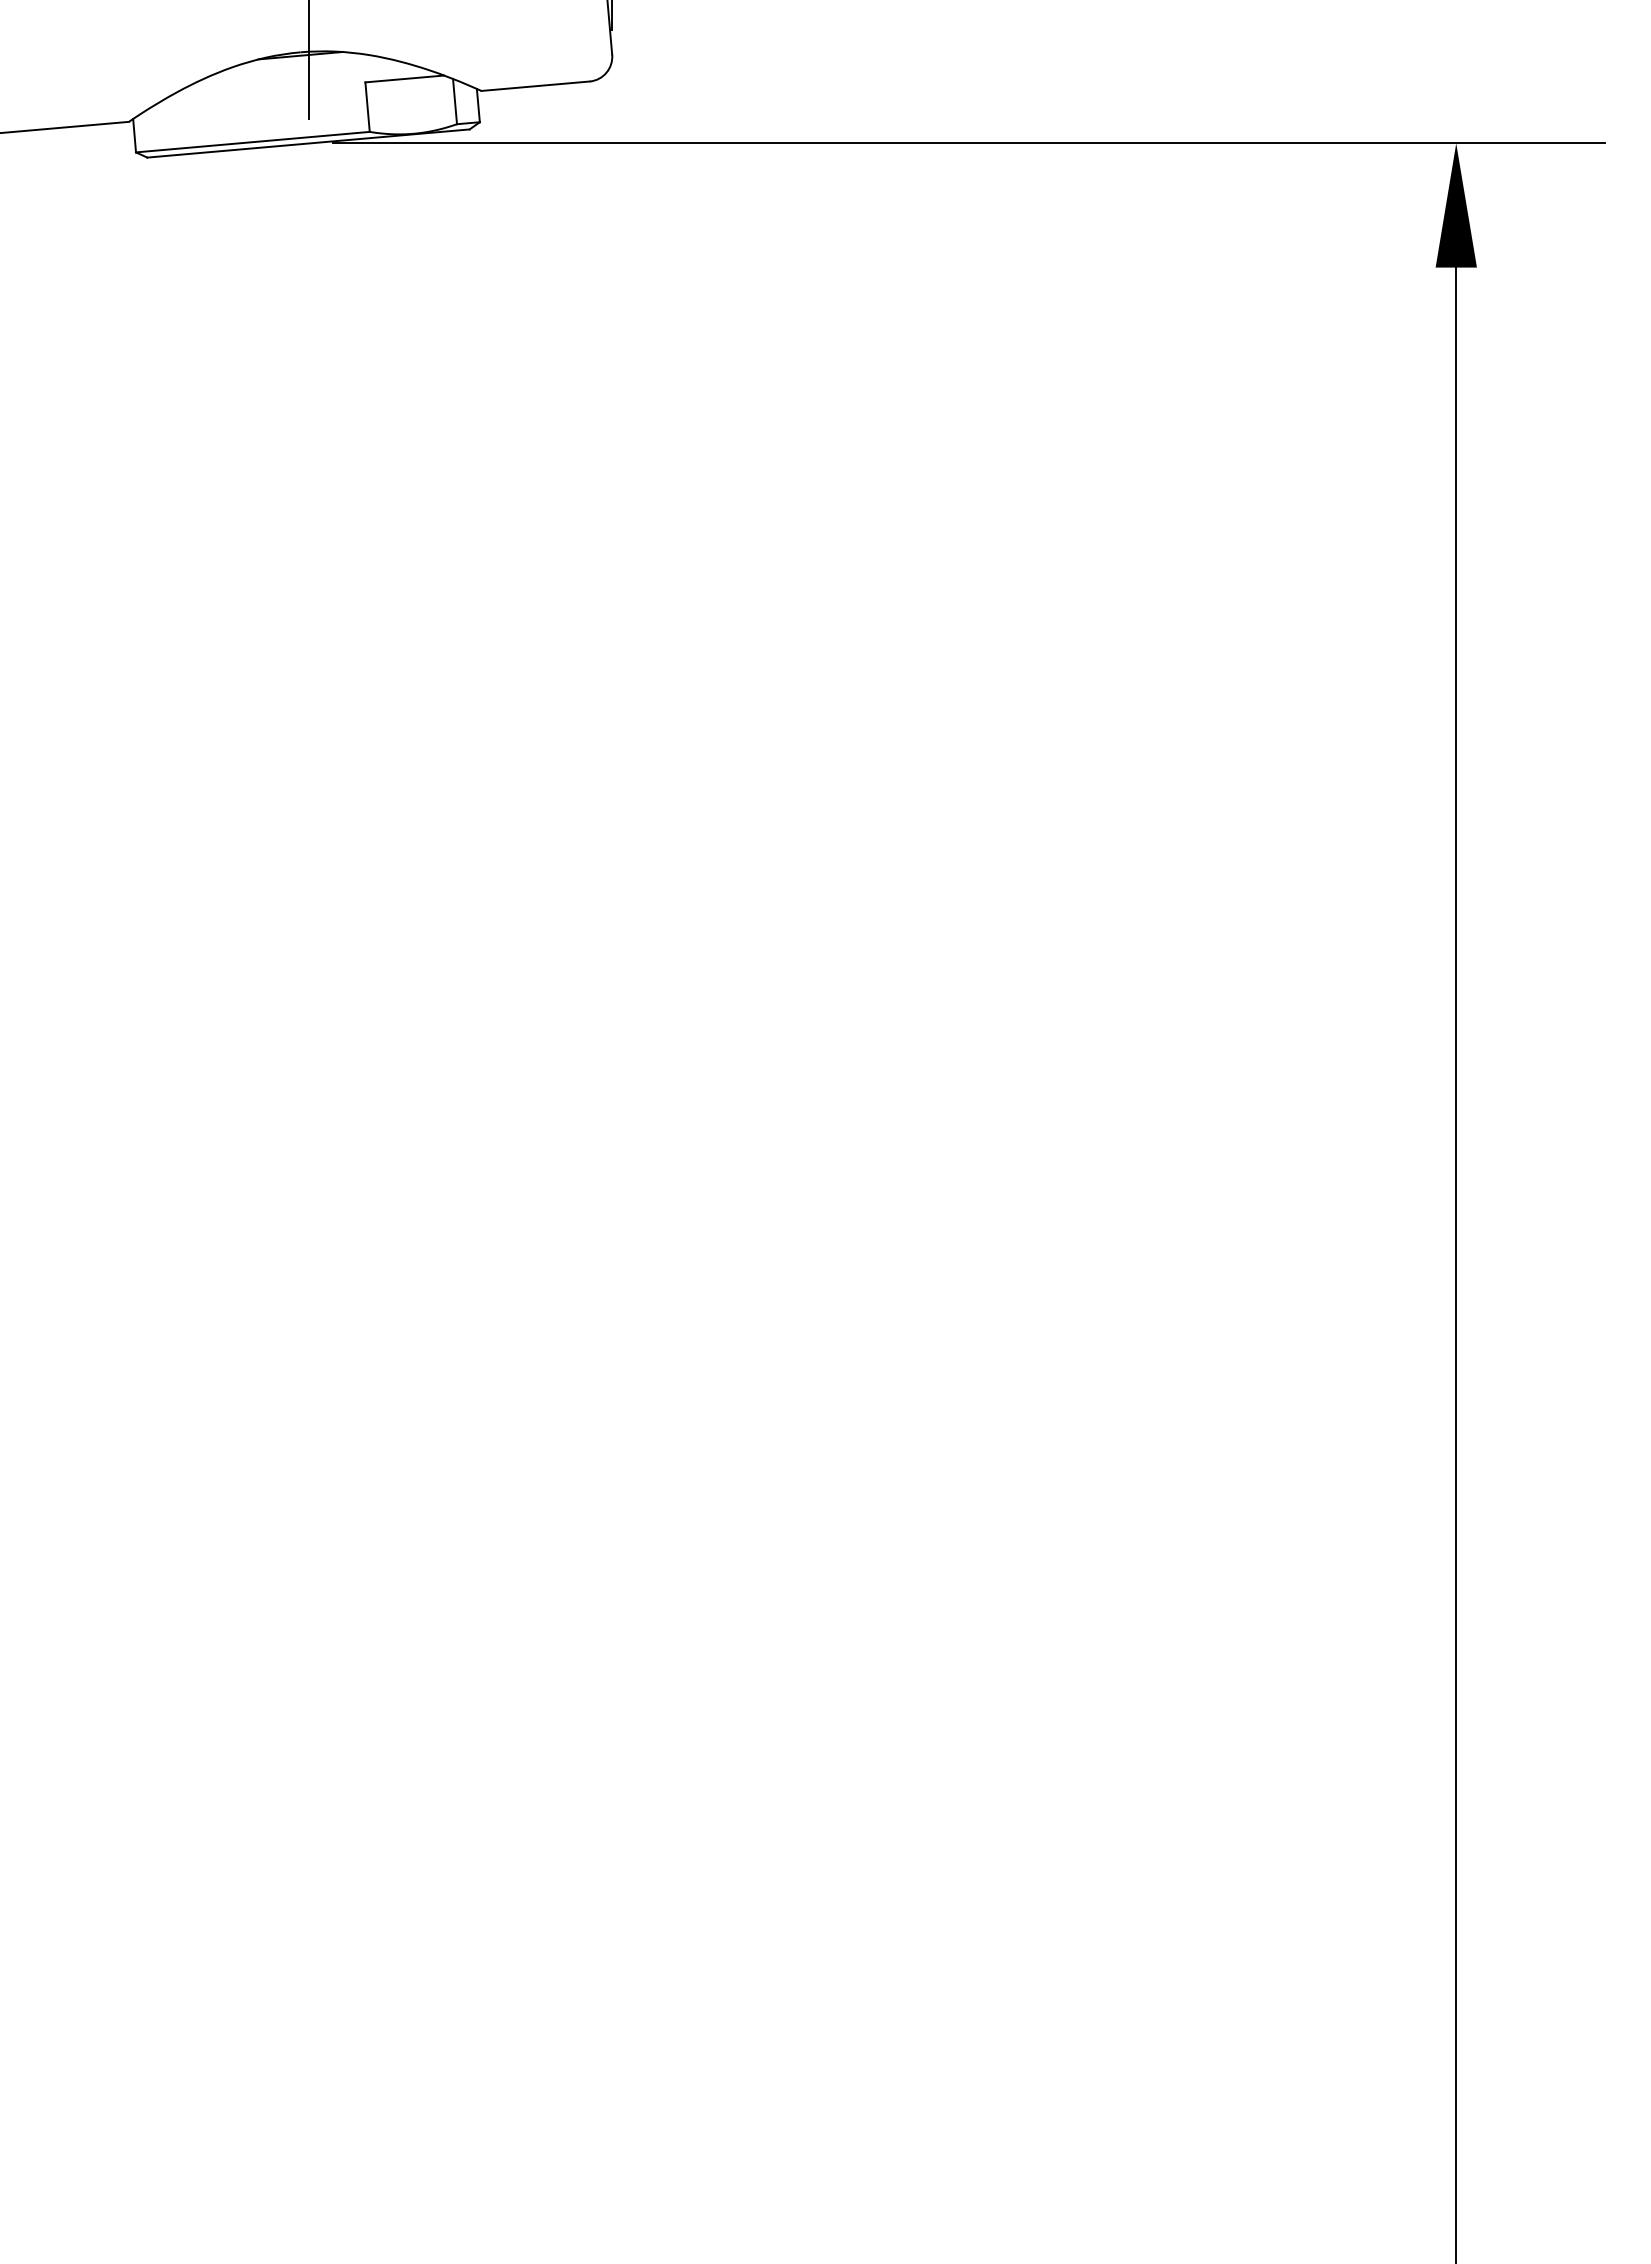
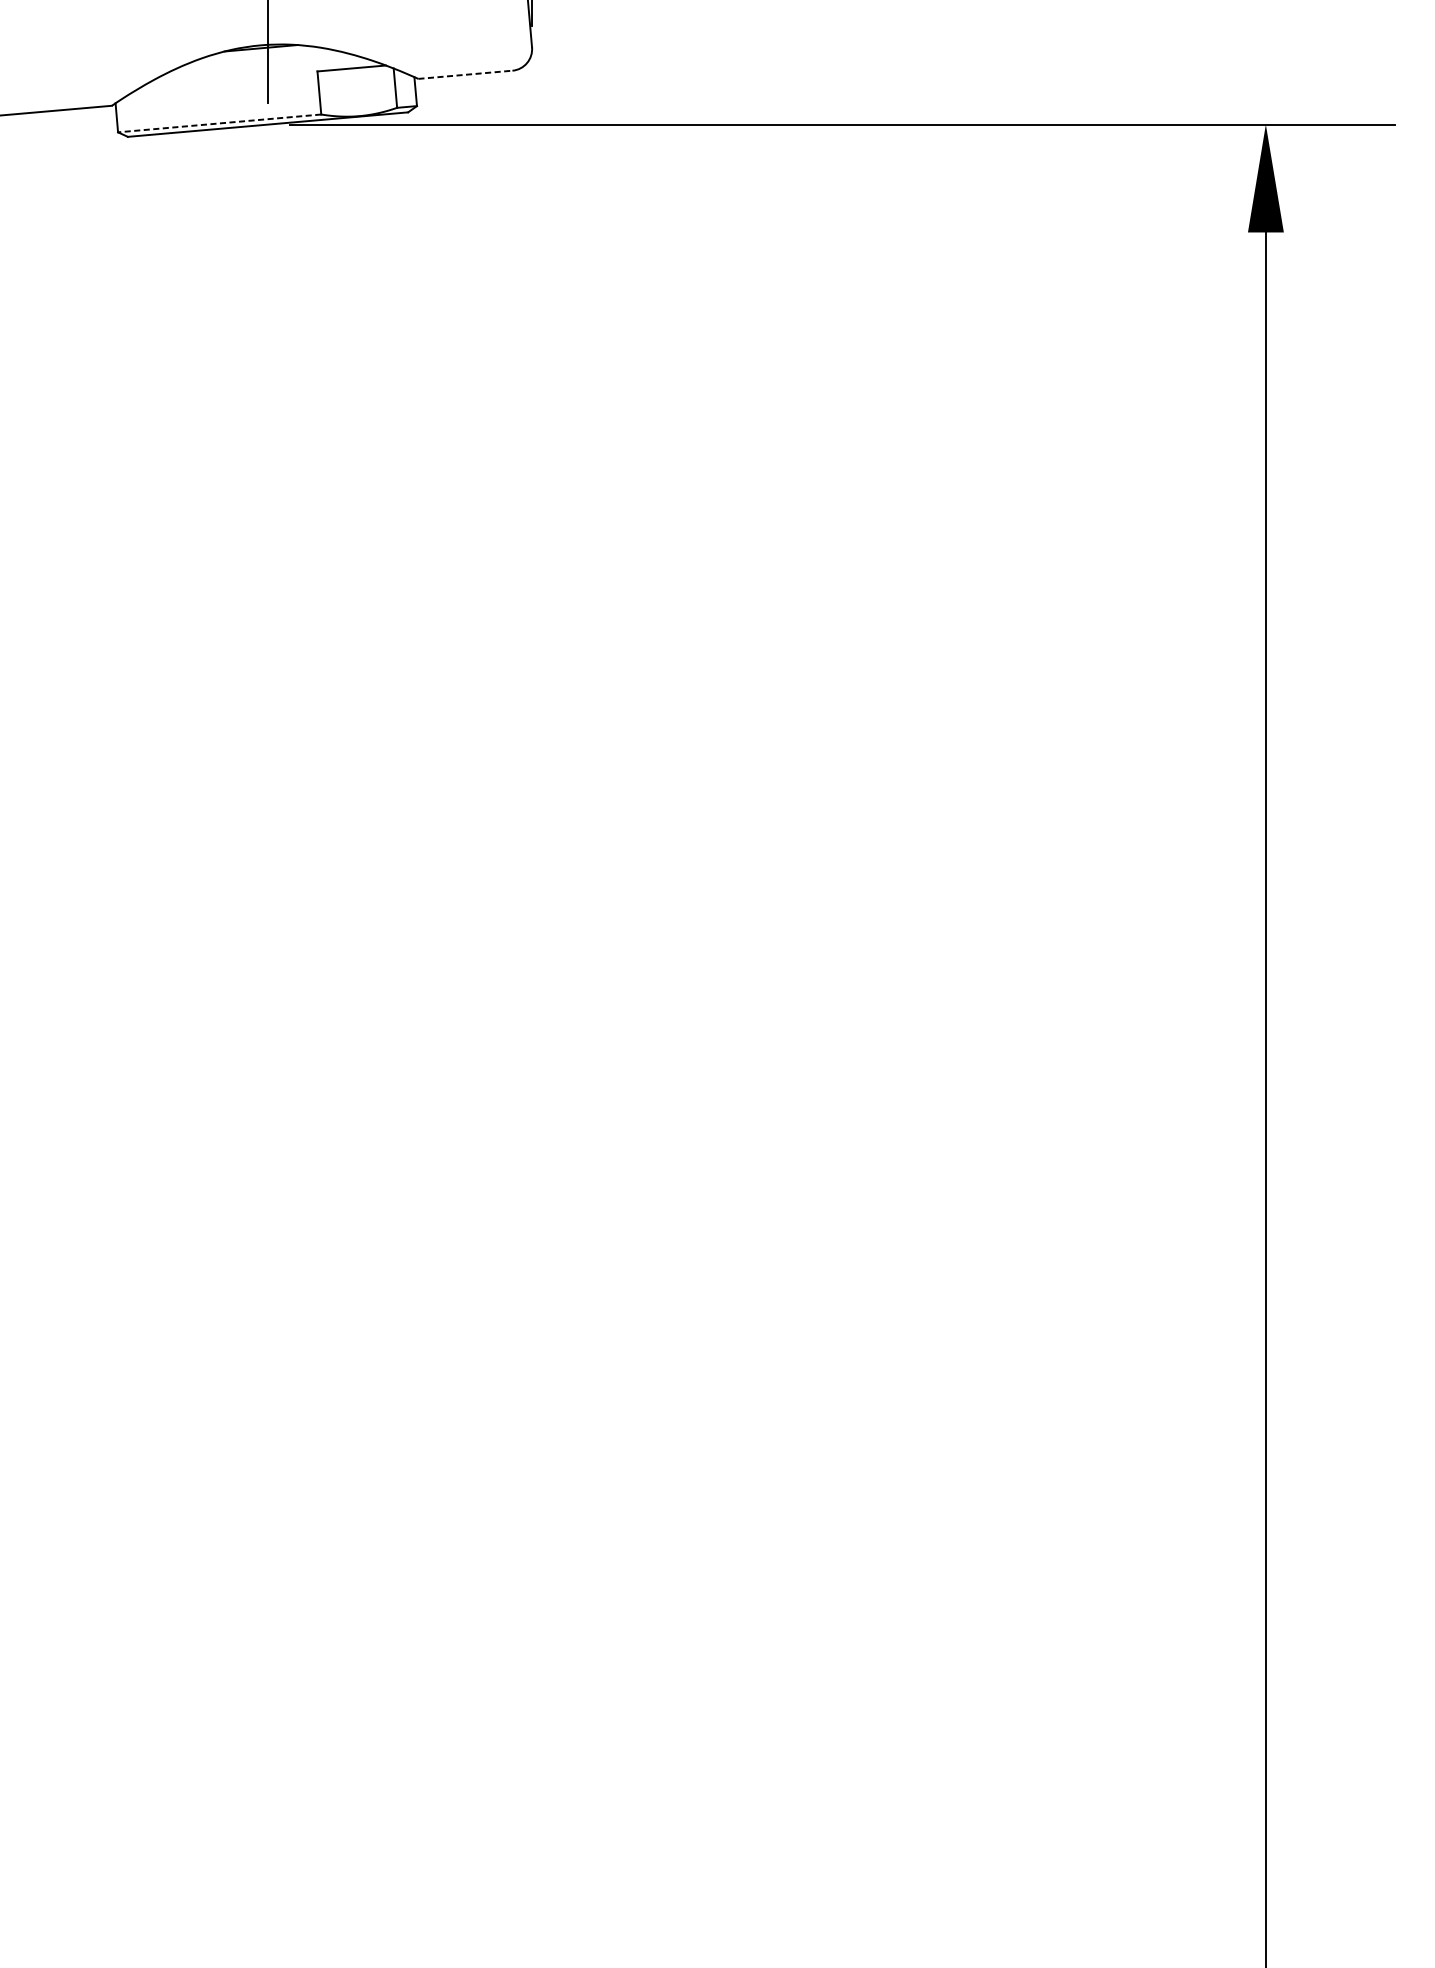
line: (536, 86) -> (466, 75), solid -> dashed
line: (252, 142) -> (219, 123), solid -> dashed

